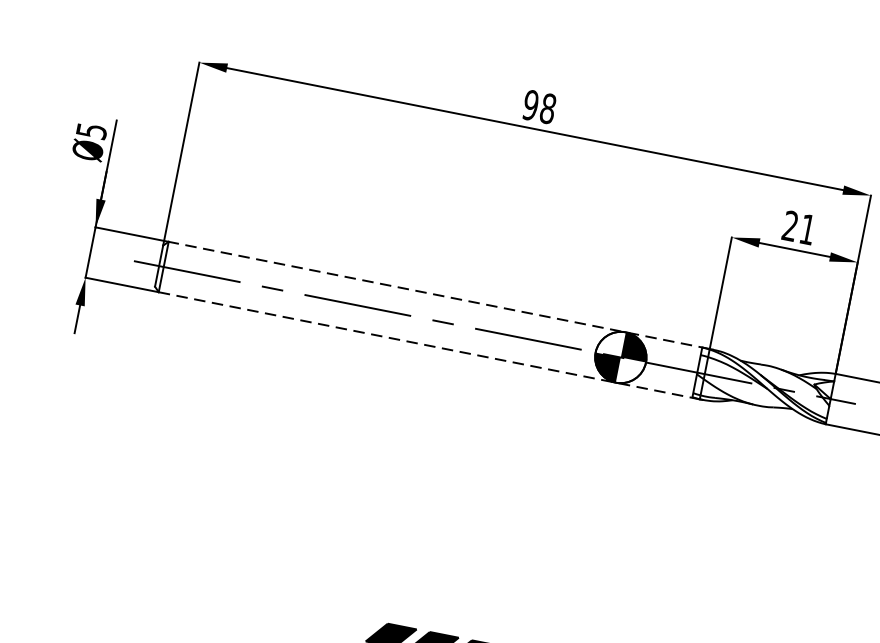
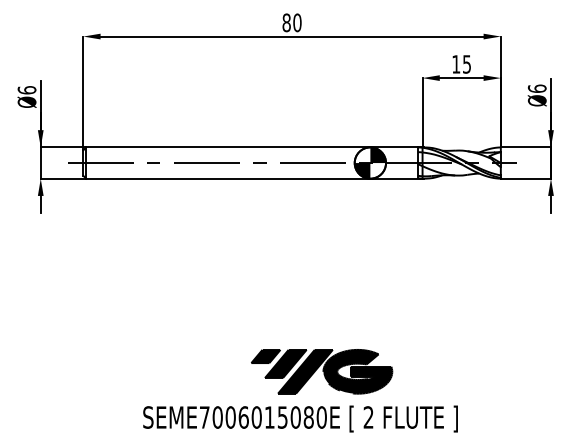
text: (538, 106) -> (291, 22), 98 -> 80
text: (90, 131) -> (26, 90), Ø5 -> Ø6
text: (798, 227) -> (461, 64), 21 -> 15
line: (437, 295) -> (253, 147), dashed -> solid
line: (429, 345) -> (254, 178), dashed -> solid

